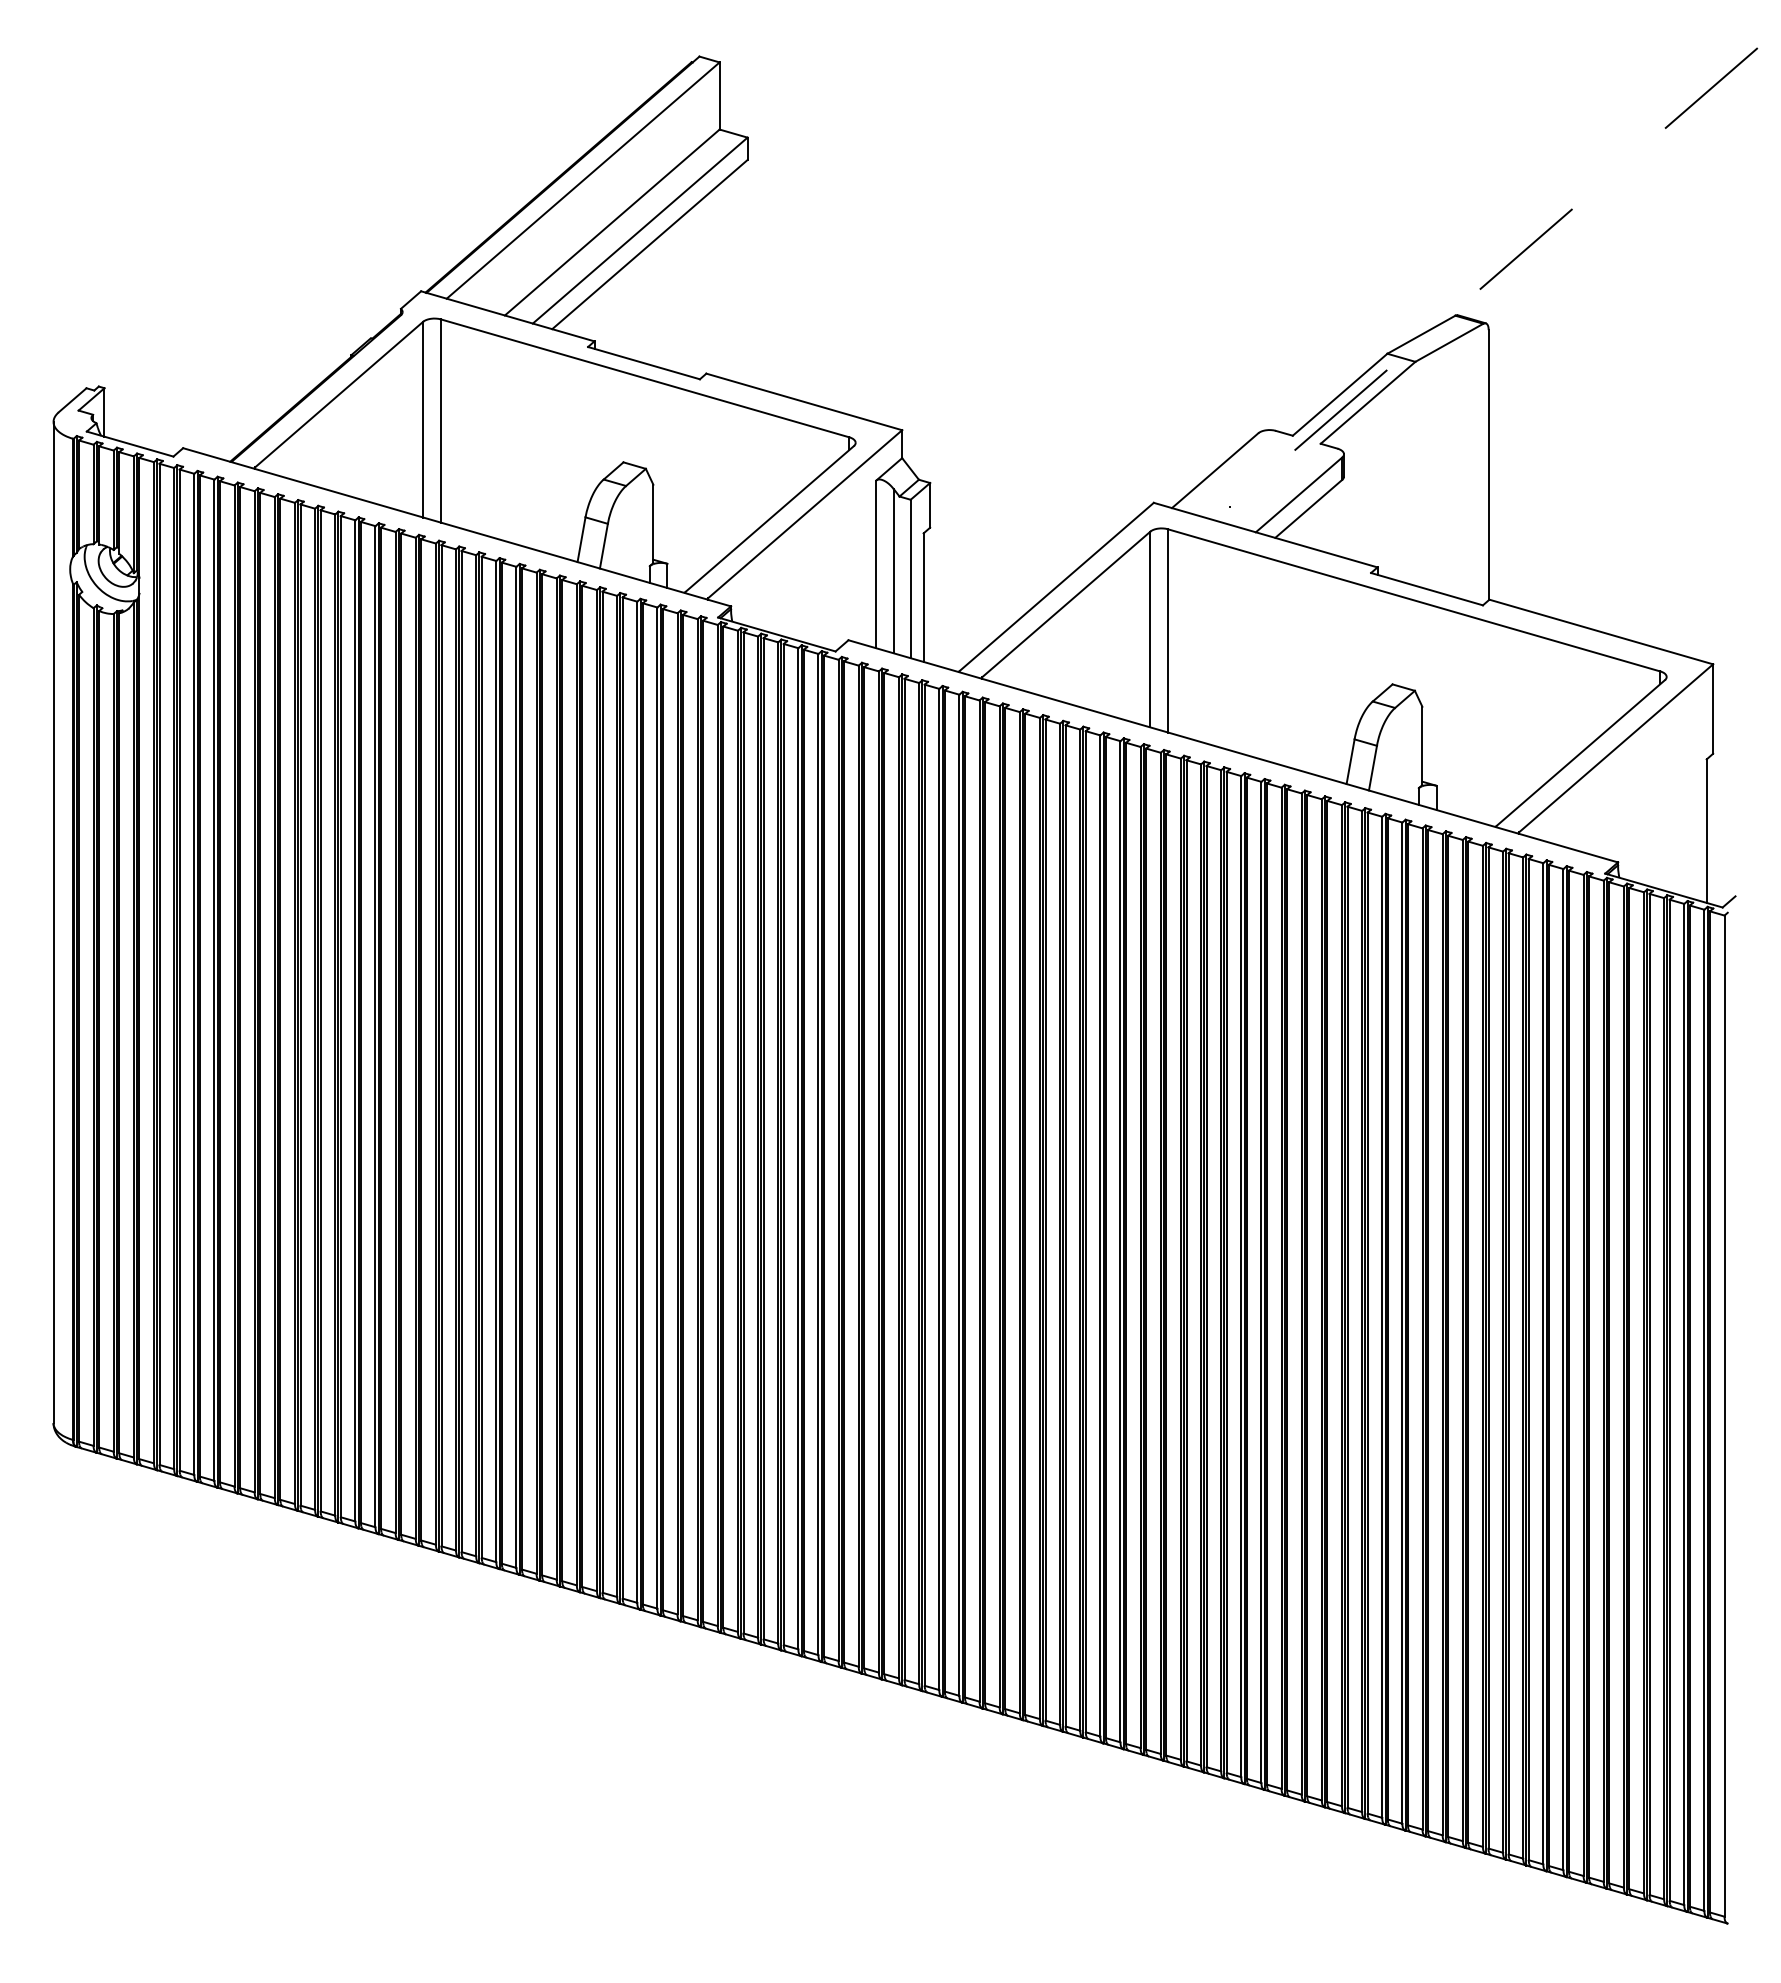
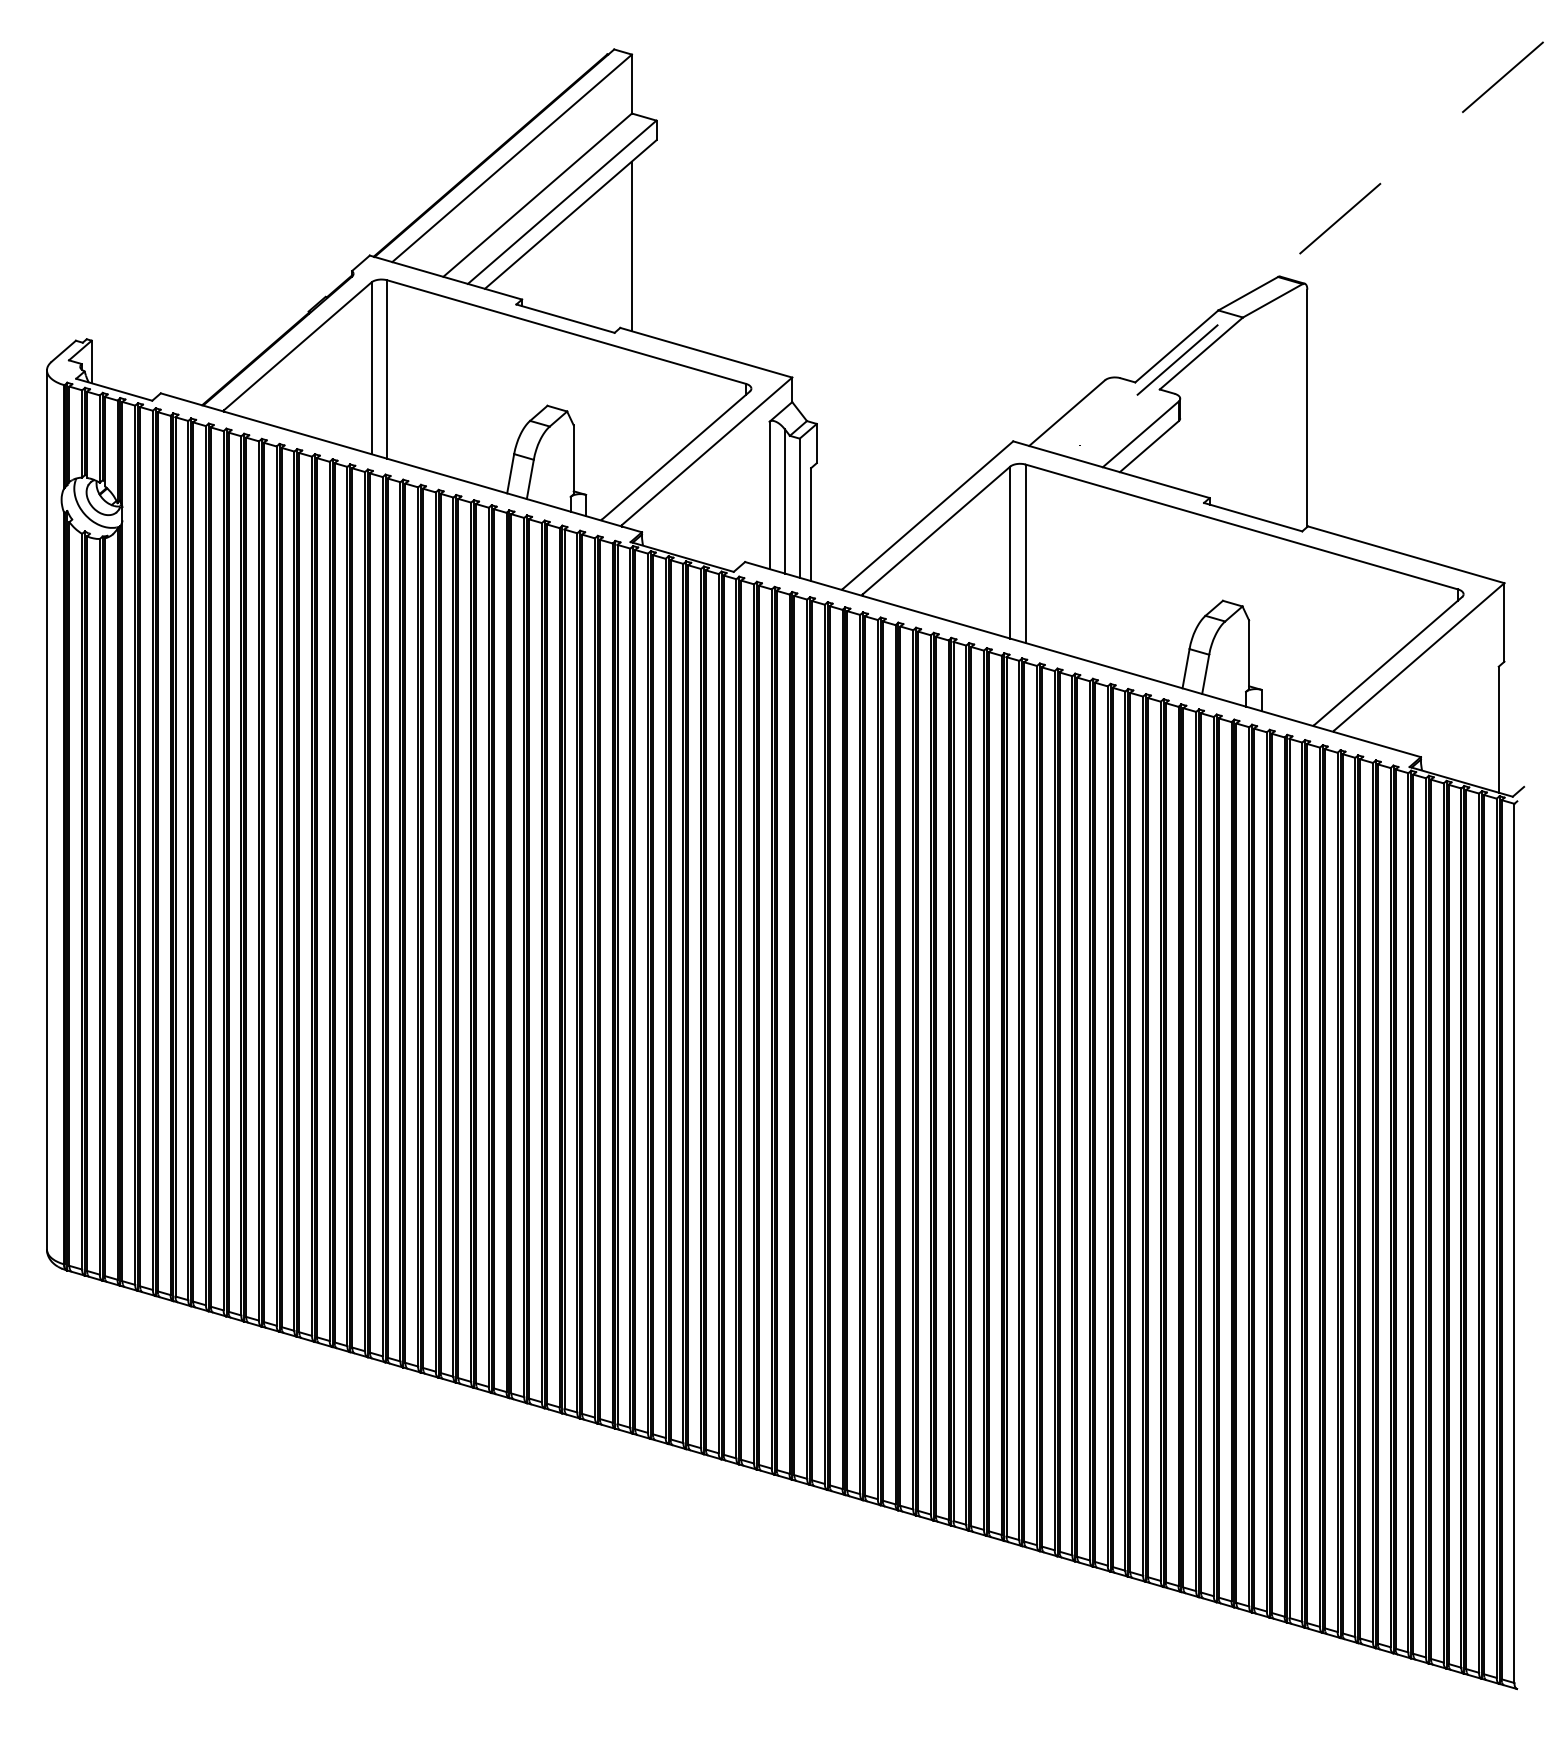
line: (719, 280) -> (631, 246), added

